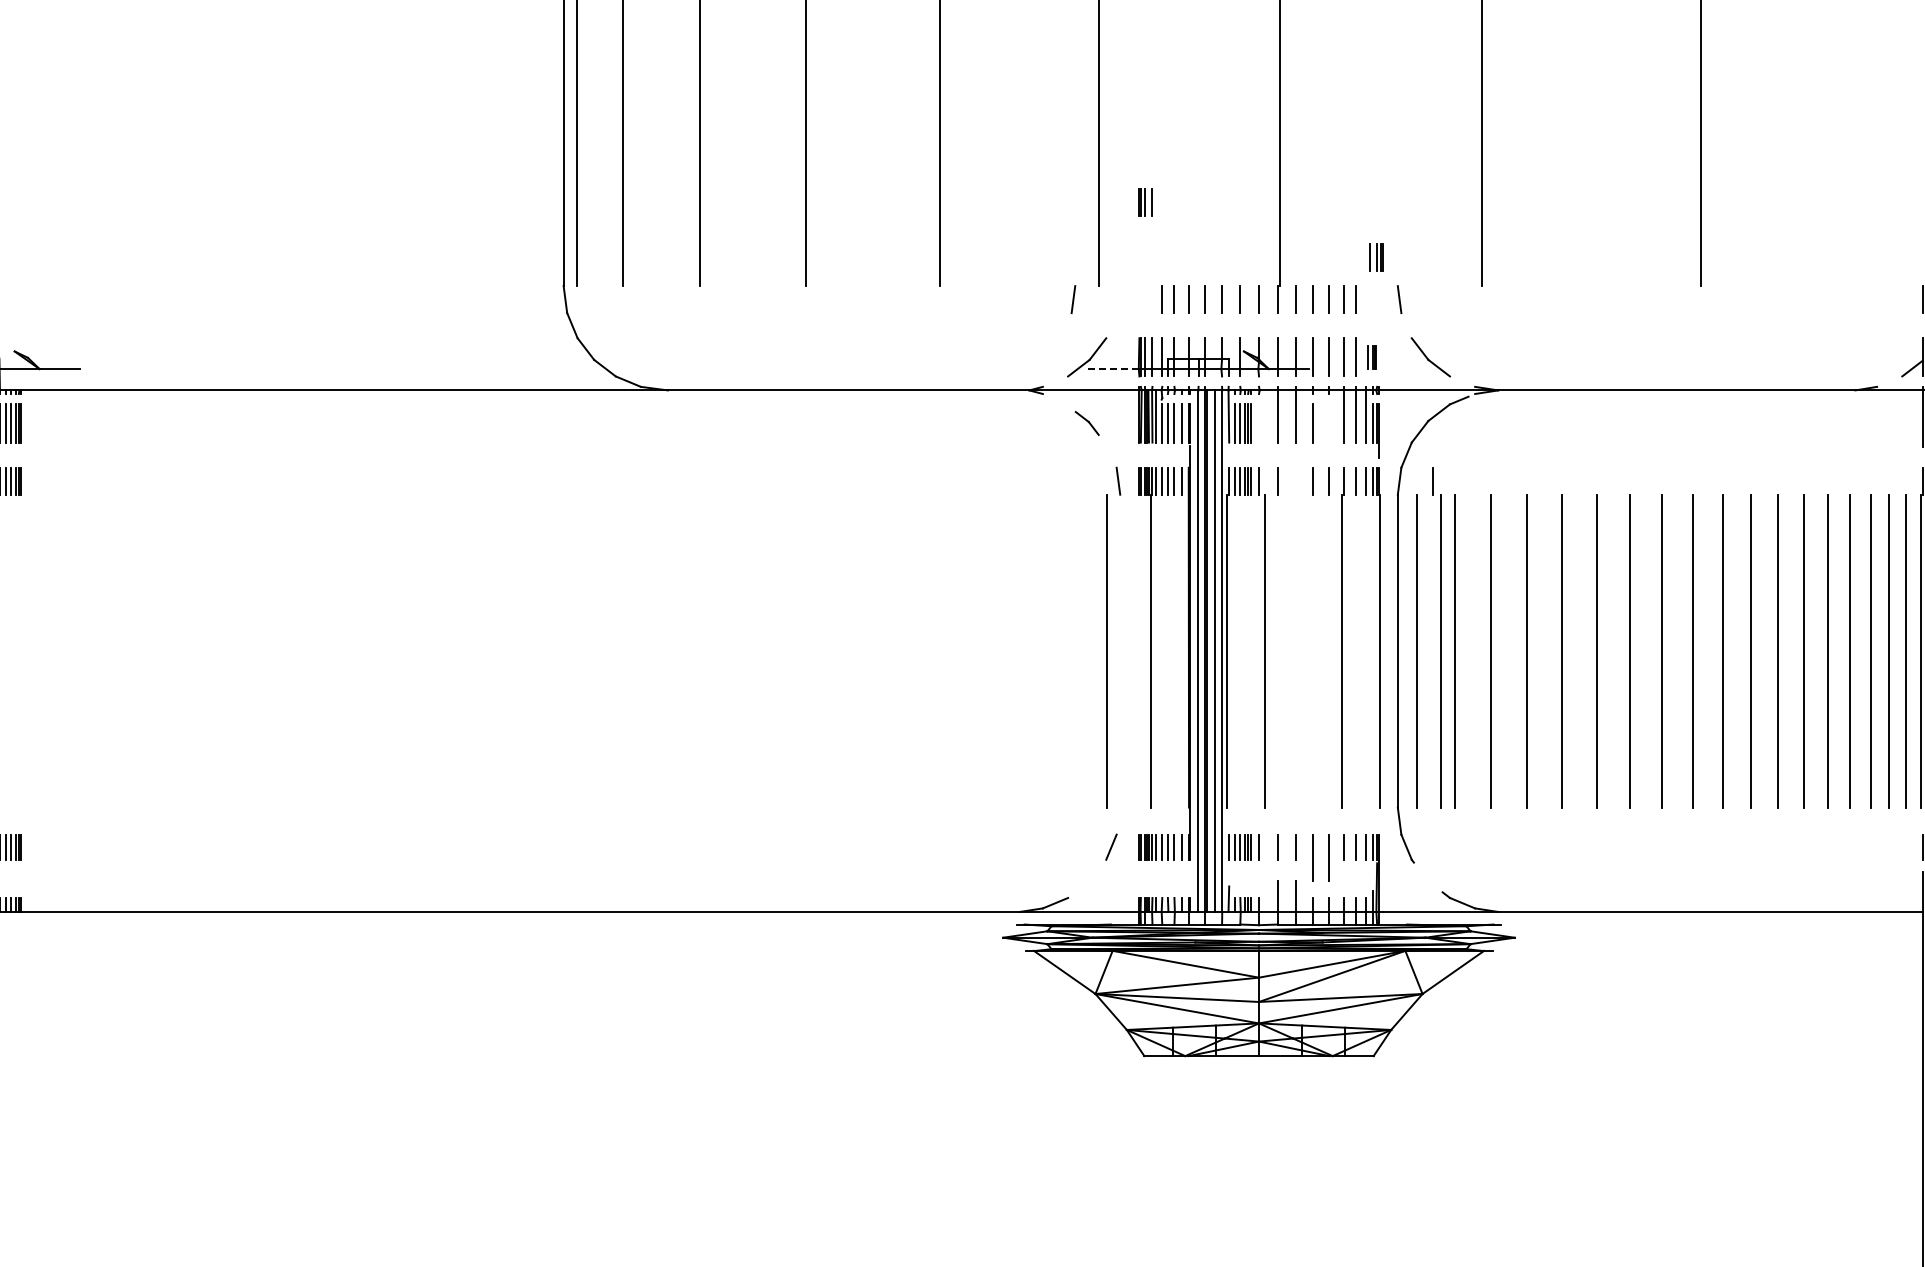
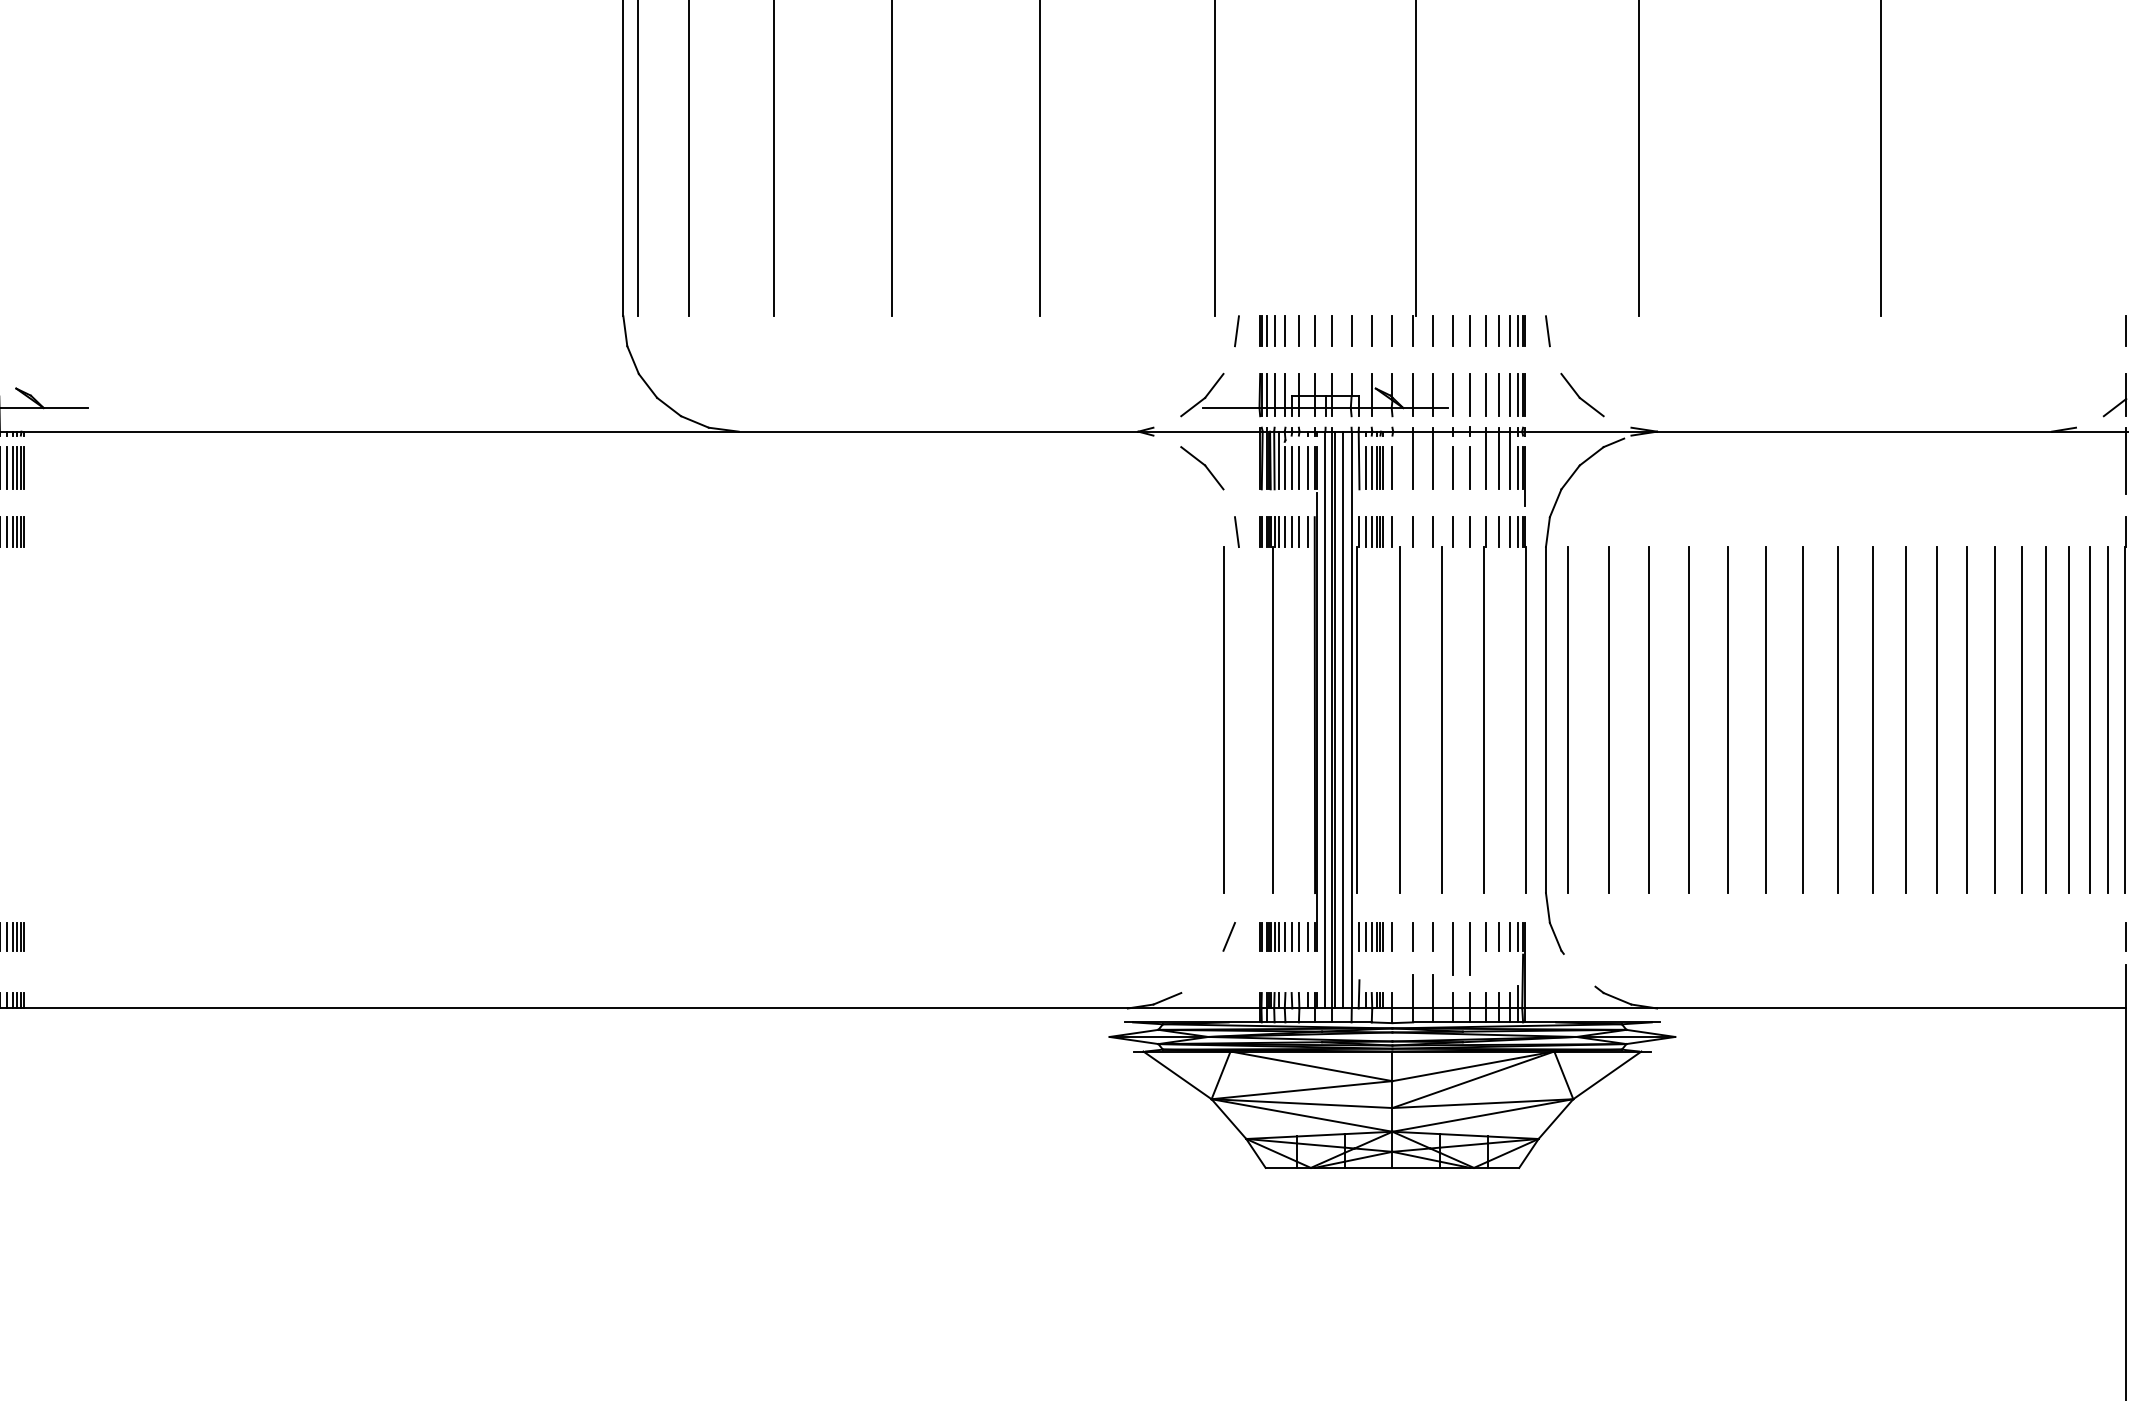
part: (1145, 202) -> (1266, 331), moved
part: (1376, 257) -> (1517, 331), moved
line: (1073, 299) -> (1237, 331), moved
part: (1372, 356) -> (1517, 394), size x1.67
line: (1113, 369) -> (1231, 408), dashed -> solid
part: (1087, 423) -> (1202, 468), size x1.67
line: (1259, 423) -> (1392, 468), added
line: (1329, 423) -> (1470, 468), added
part: (1436, 637) -> (1437, 704), moved

